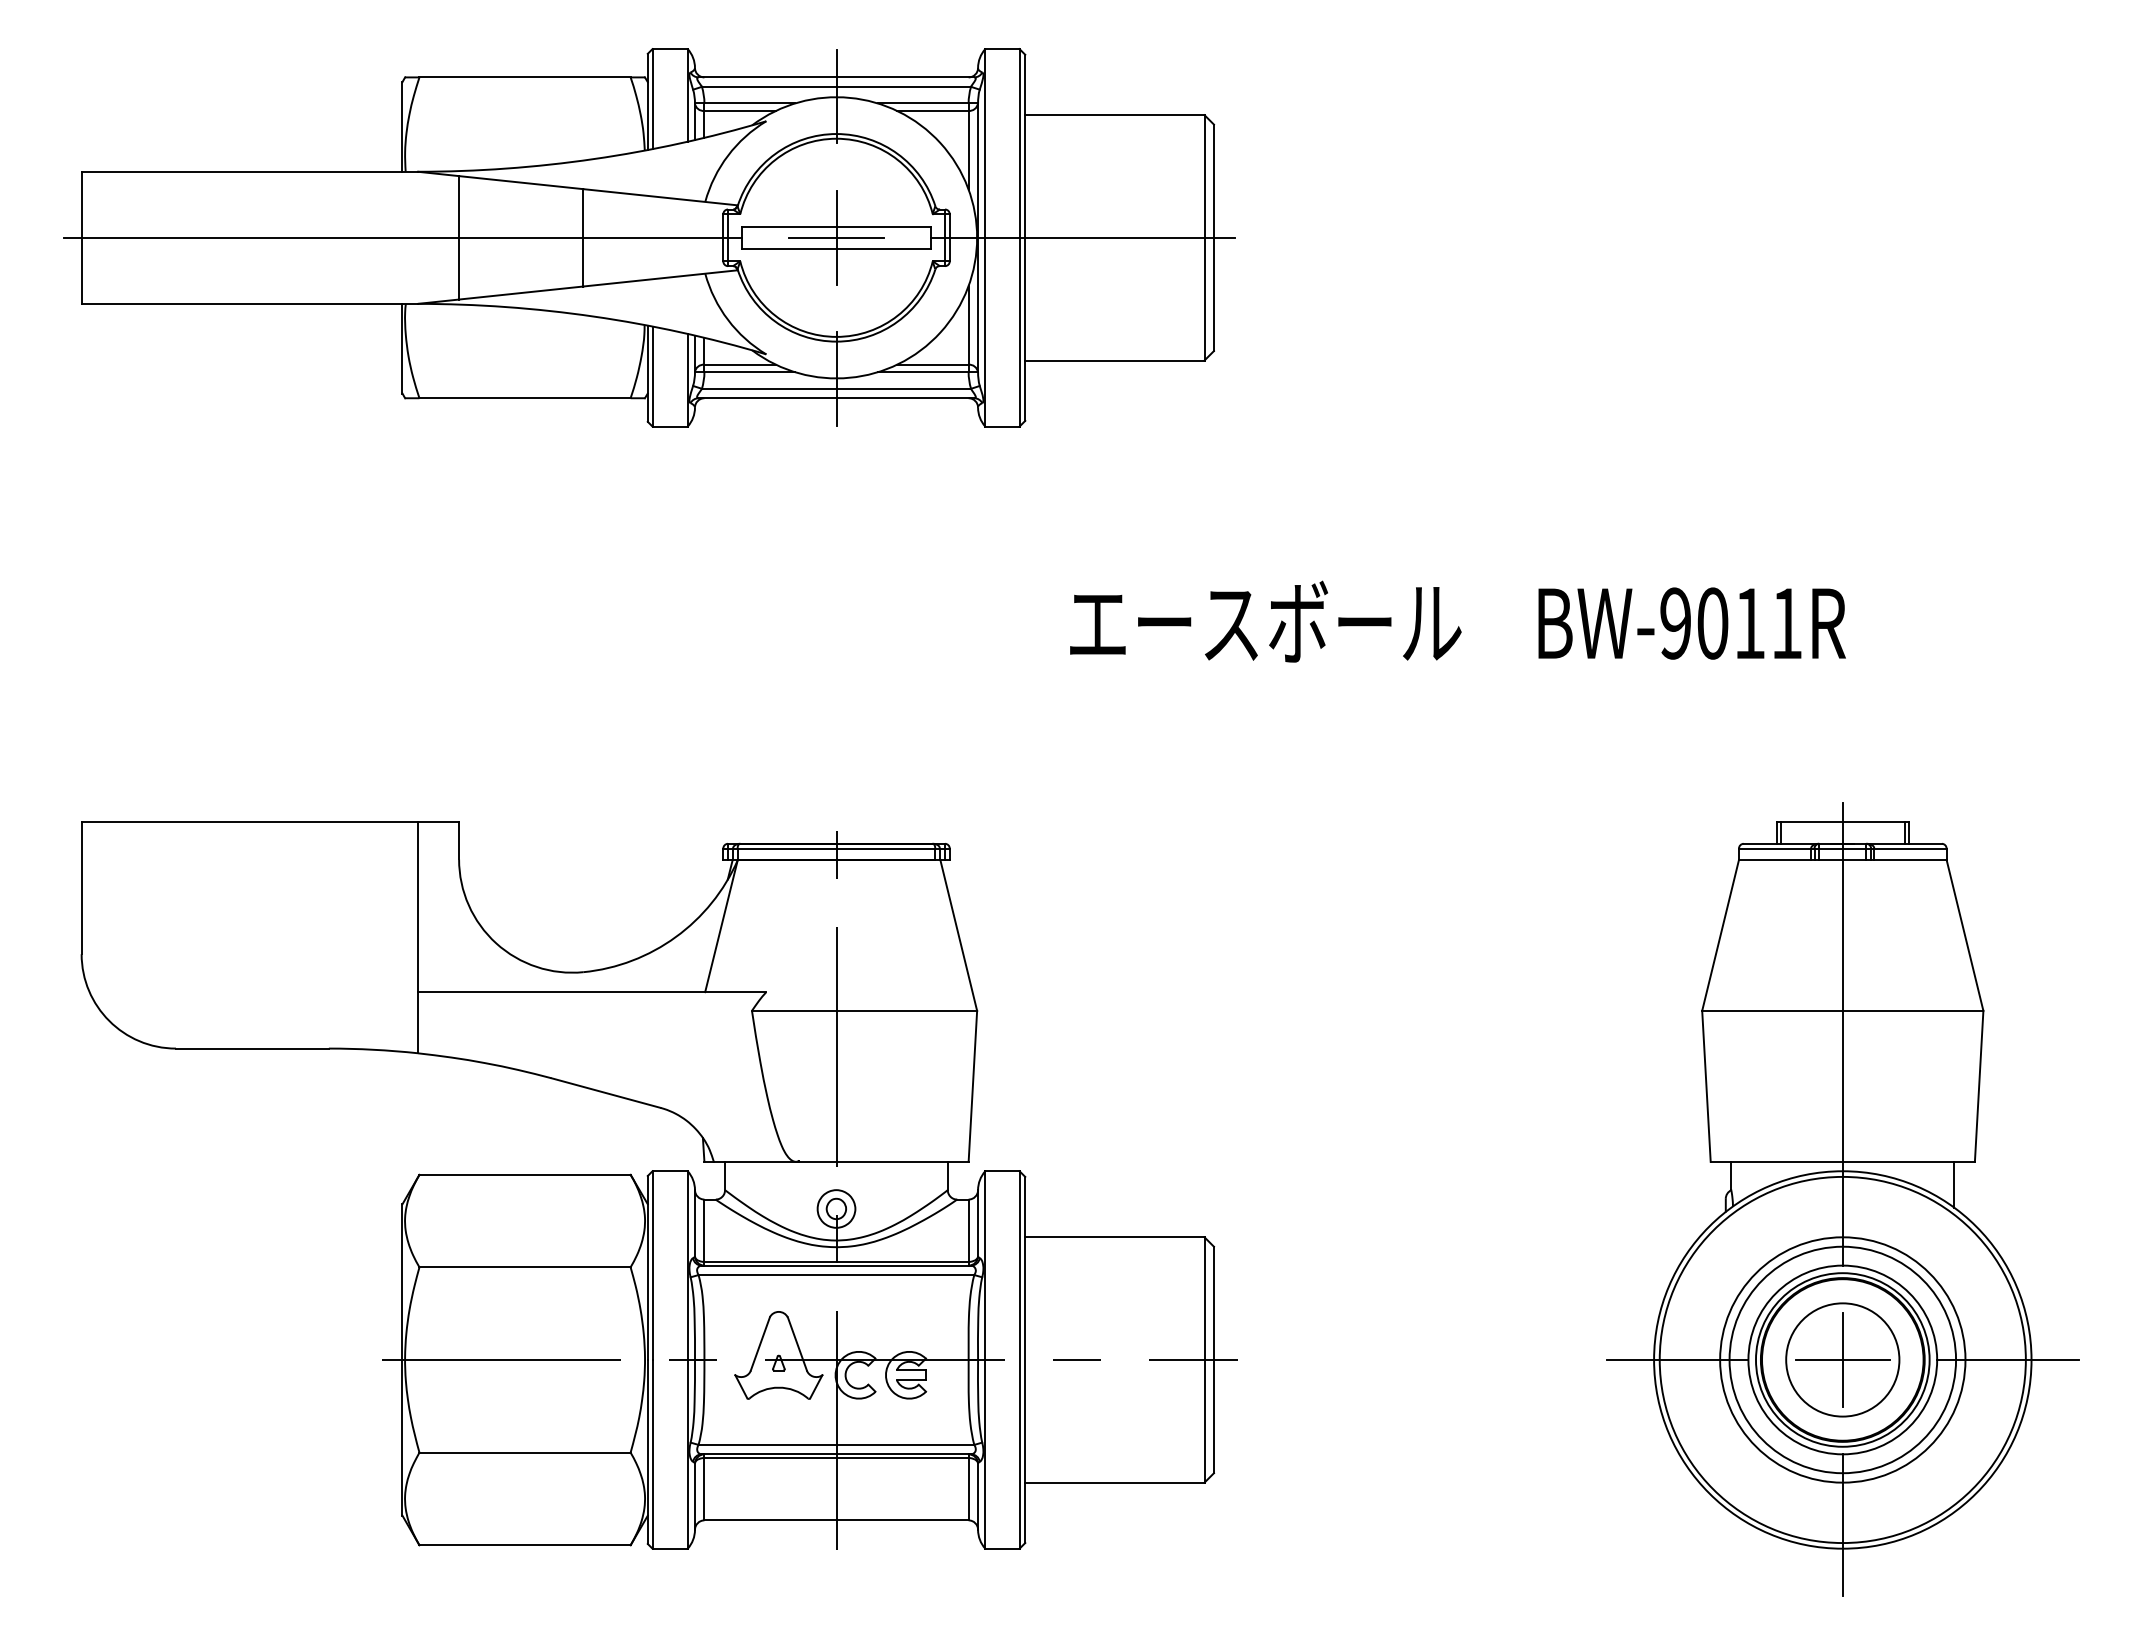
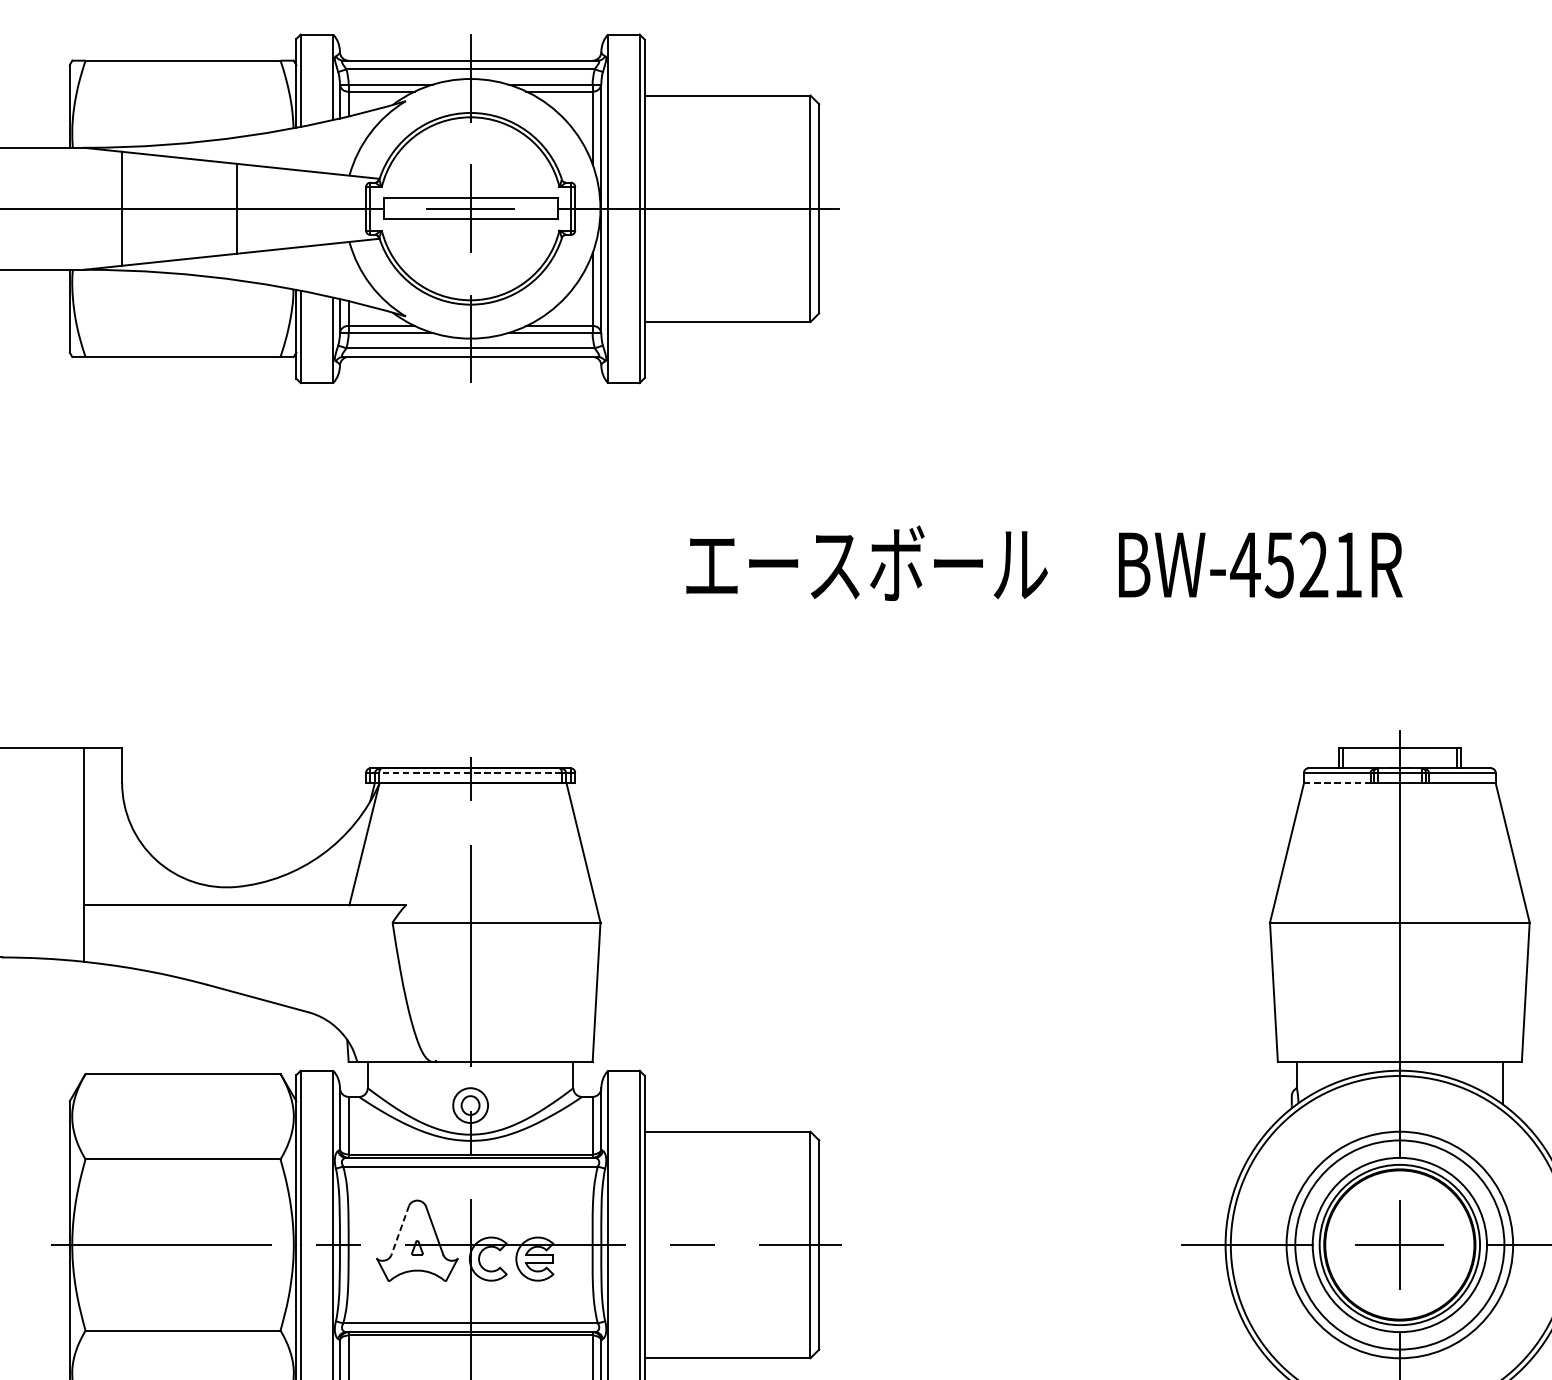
text: (1711, 623) -> (1278, 564), BW-9011R -> BW-4521R
line: (836, 848) -> (470, 772), solid -> dashed
line: (1775, 859) -> (1337, 782), solid -> dashed
line: (760, 1344) -> (400, 1230), solid -> dashed
circle: (1842, 1359) -> (1399, 1244), removed

